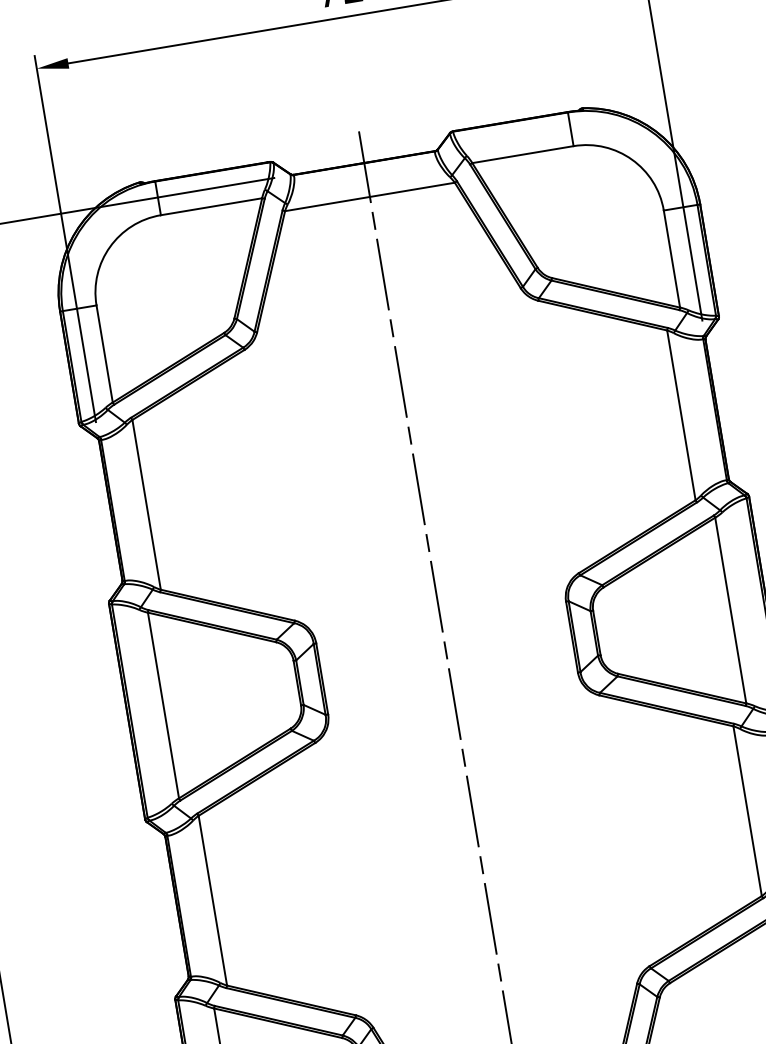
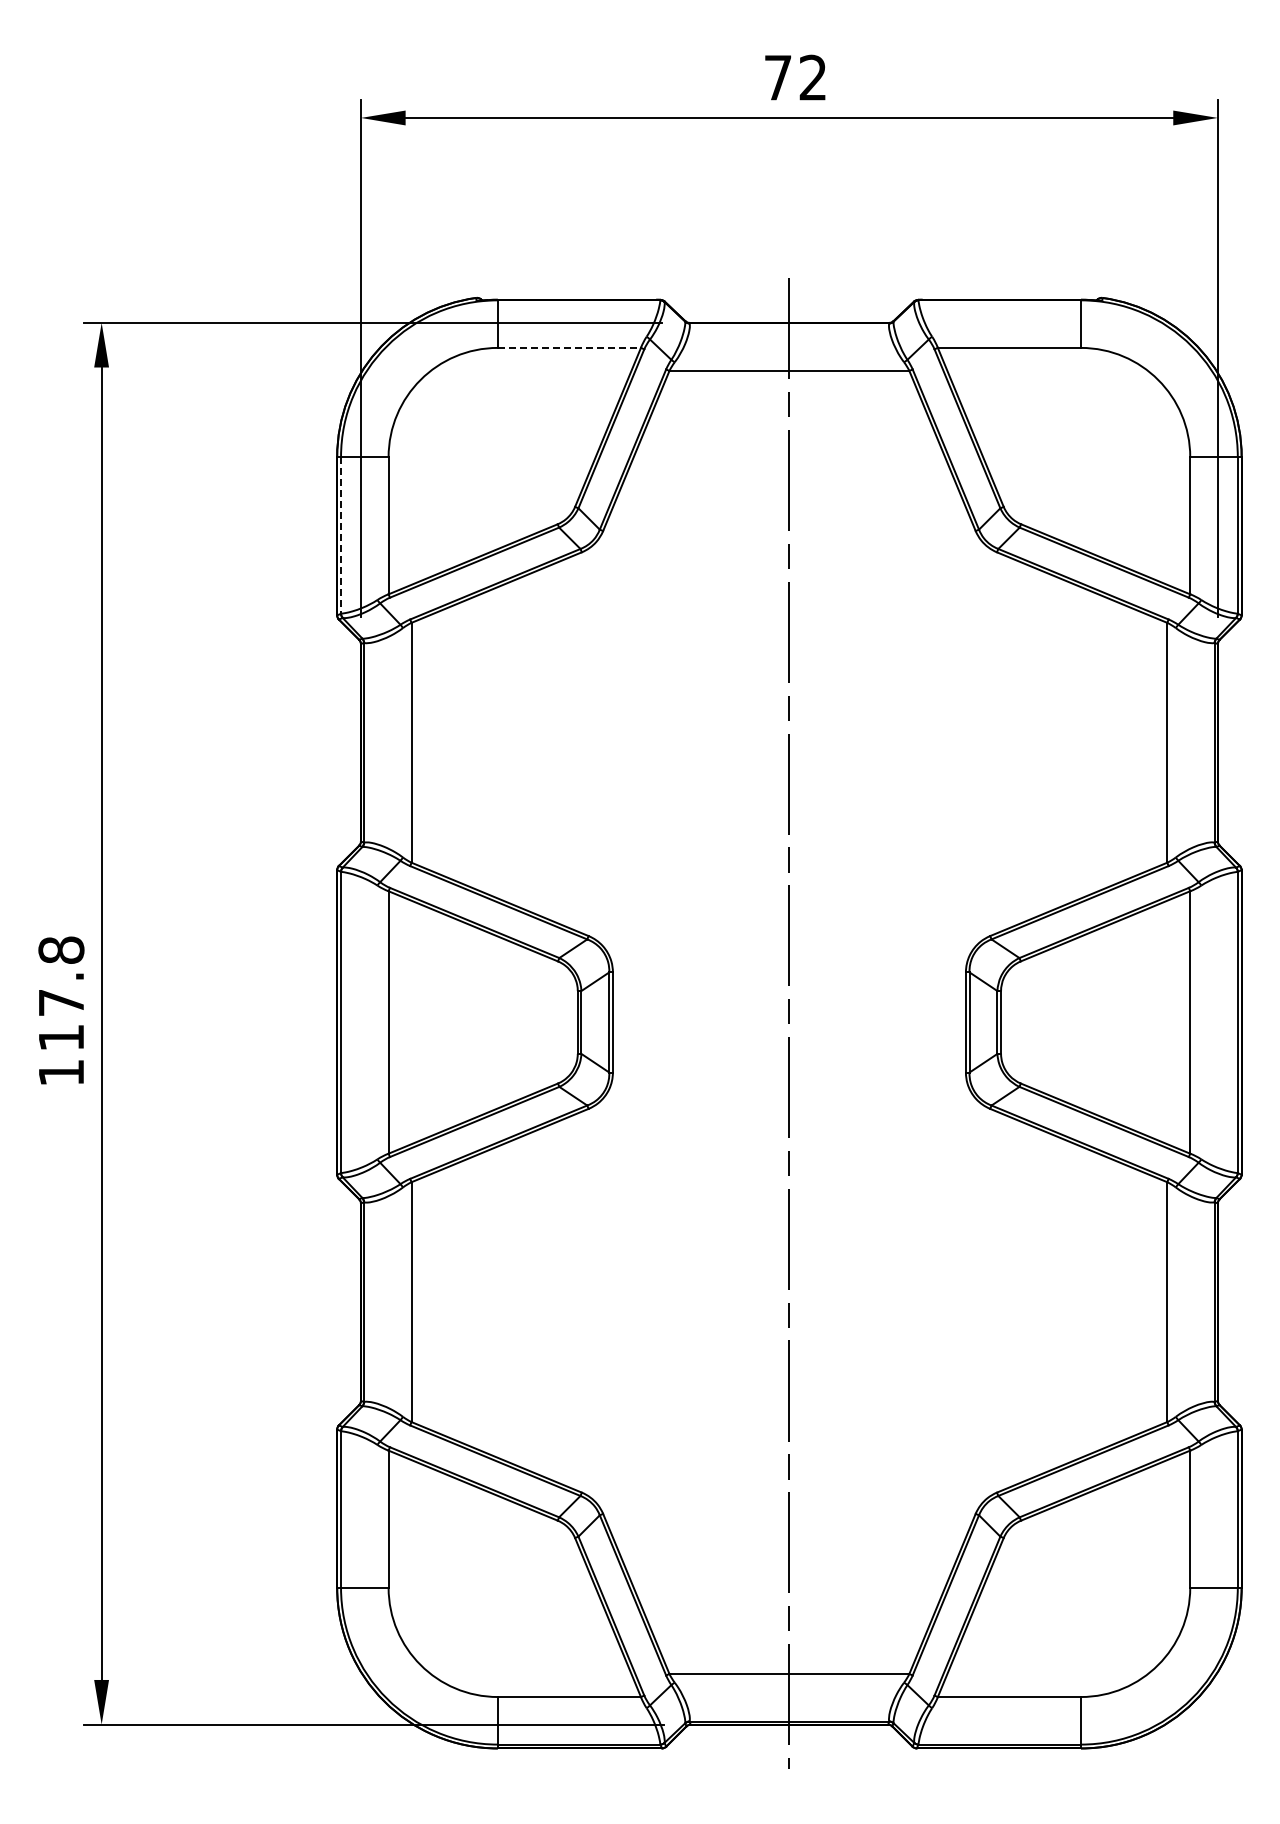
line: (211, 206) -> (569, 347), solid -> dashed
line: (72, 366) -> (341, 535), solid -> dashed

